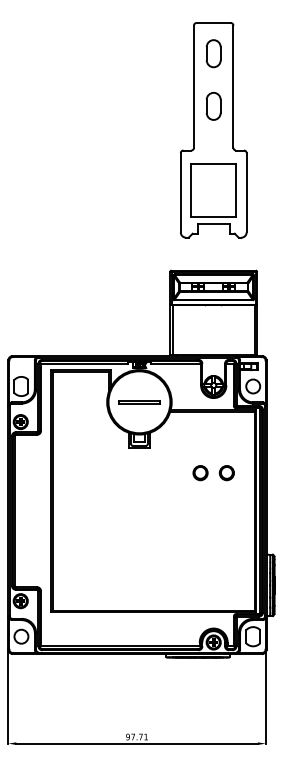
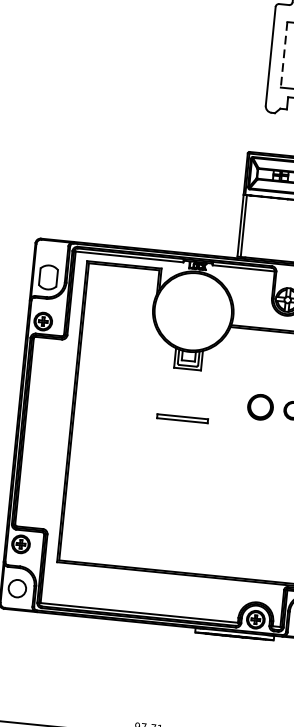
line: (191, 191) -> (284, 56), solid -> dashed
line: (139, 401) -> (182, 417), moved
part: (200, 473) -> (260, 407), size x1.4

